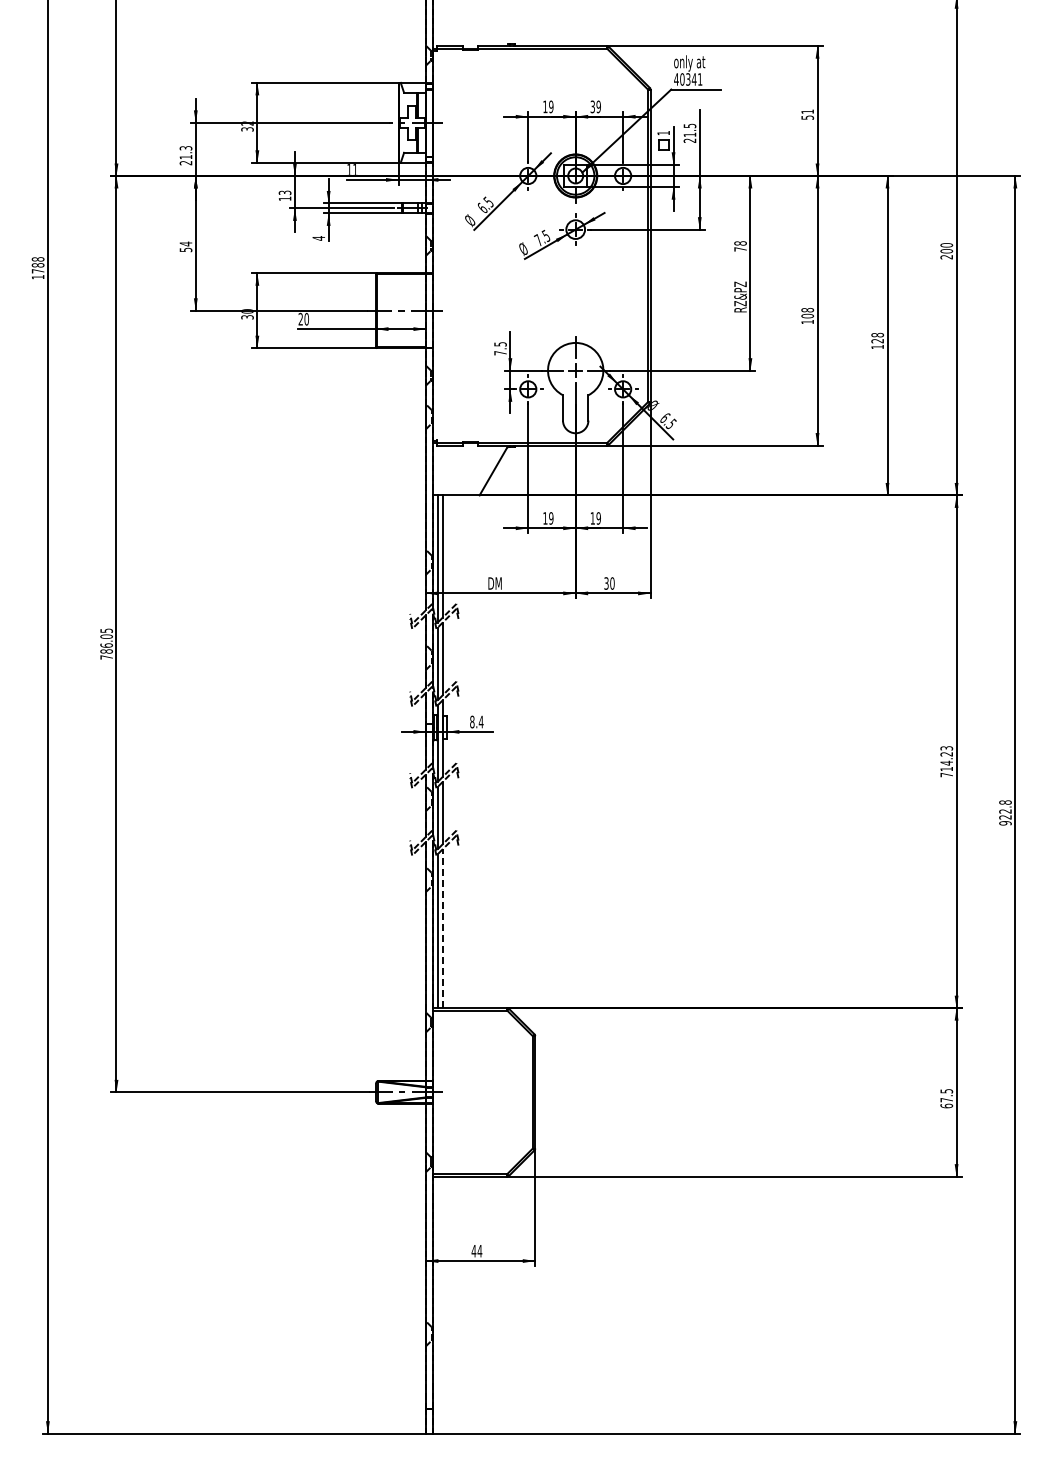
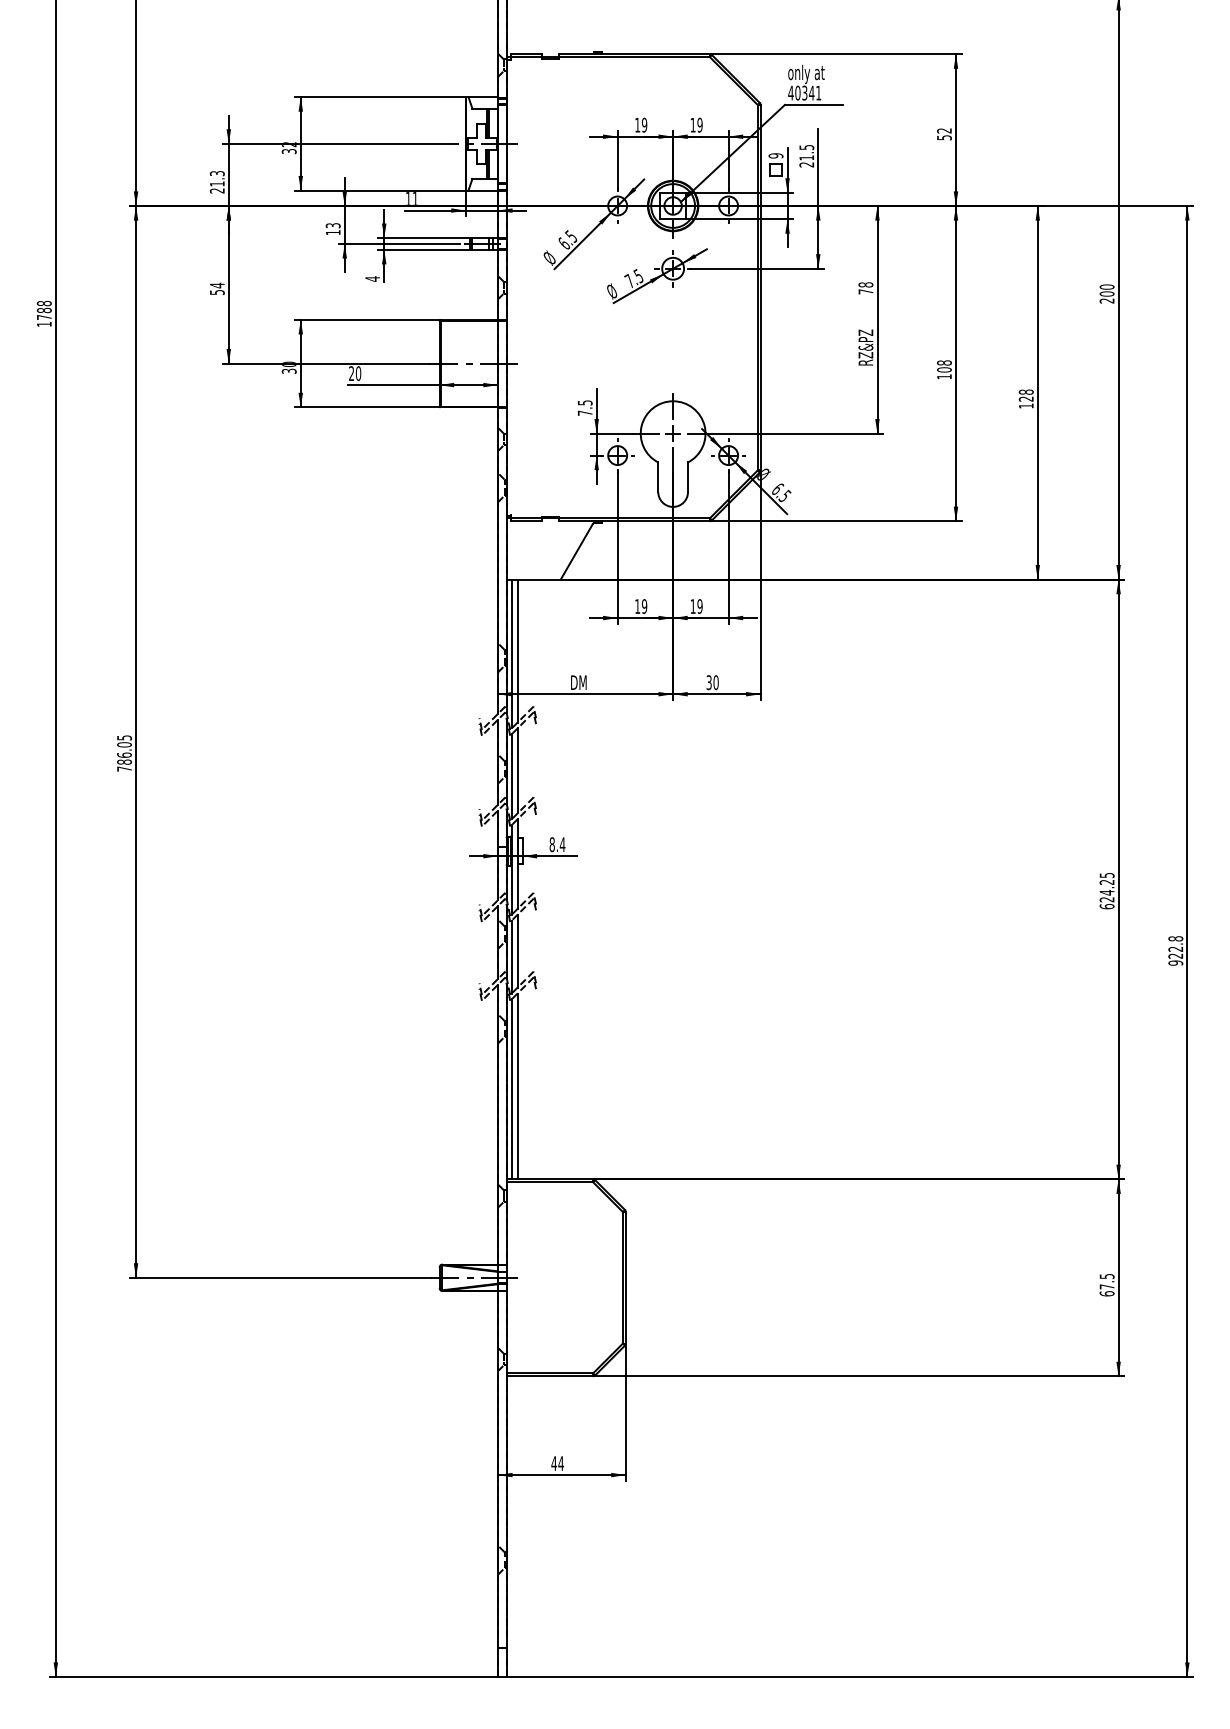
text: (592, 106) -> (692, 124), 39 -> 19
text: (807, 111) -> (944, 130), 51 -> 52
text: (663, 132) -> (775, 155), 1 -> 9
text: (946, 761) -> (1106, 890), 714.23 -> 624.25
line: (442, 928) -> (517, 1086), dashed -> solid

